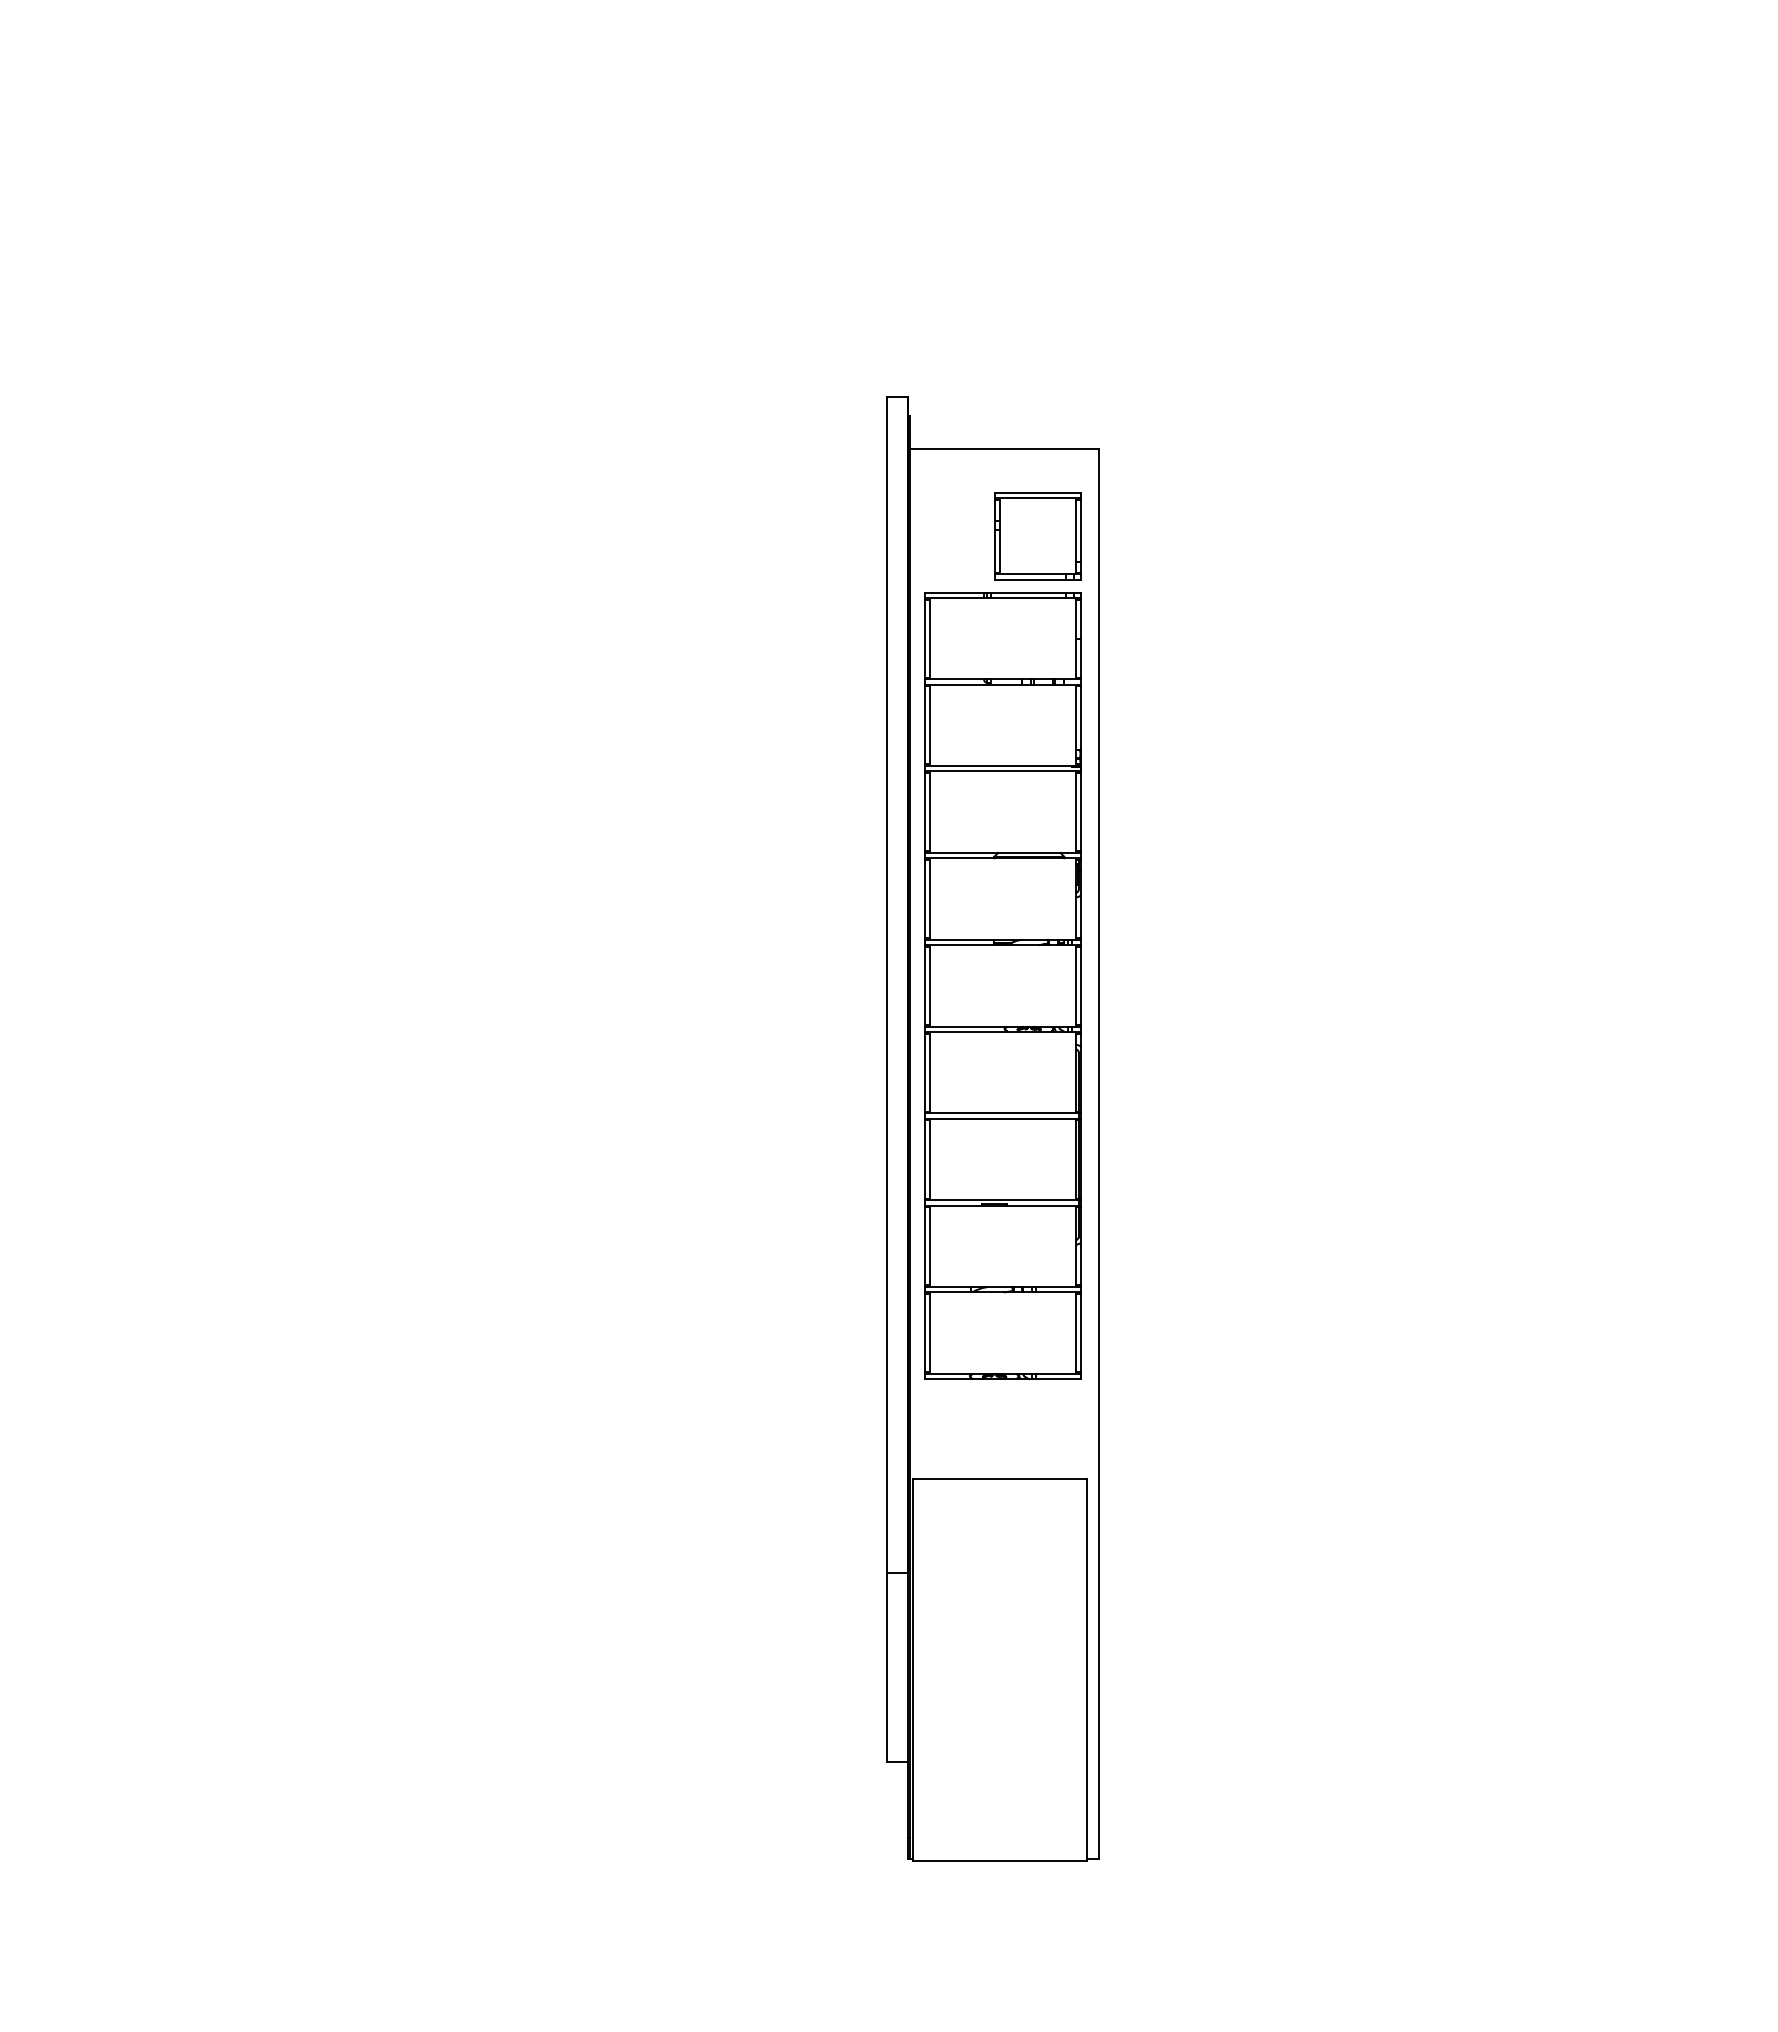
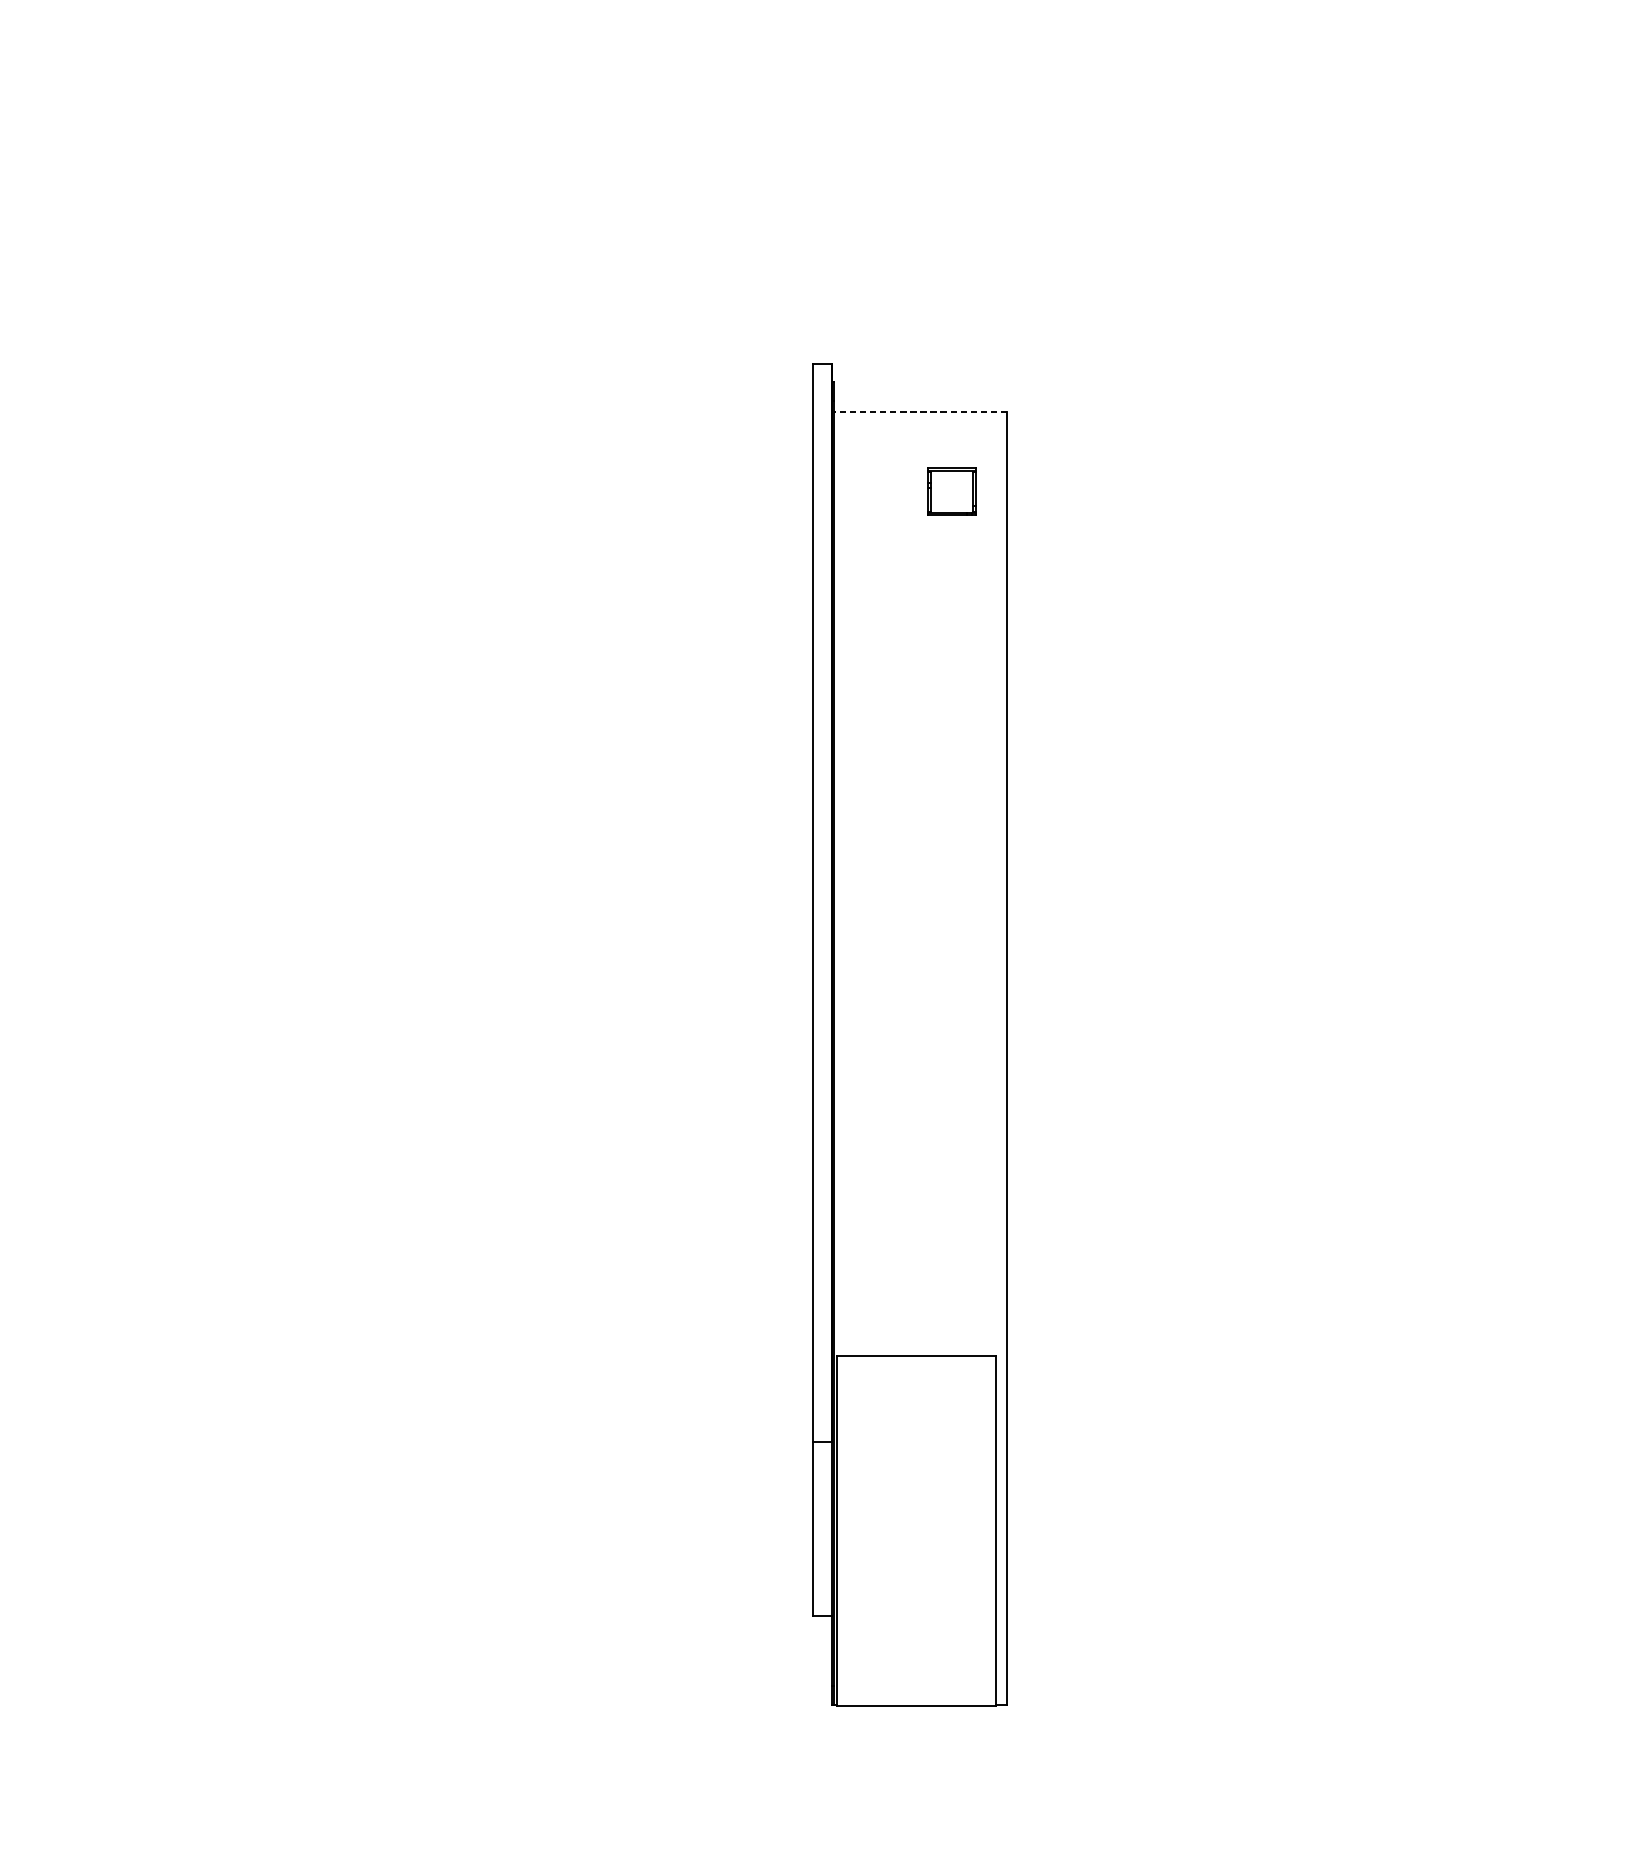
line: (1004, 449) -> (920, 412), solid -> dashed
part: (1037, 536) -> (951, 491), size x0.6
part: (1002, 986) -> (919, 904), removed

